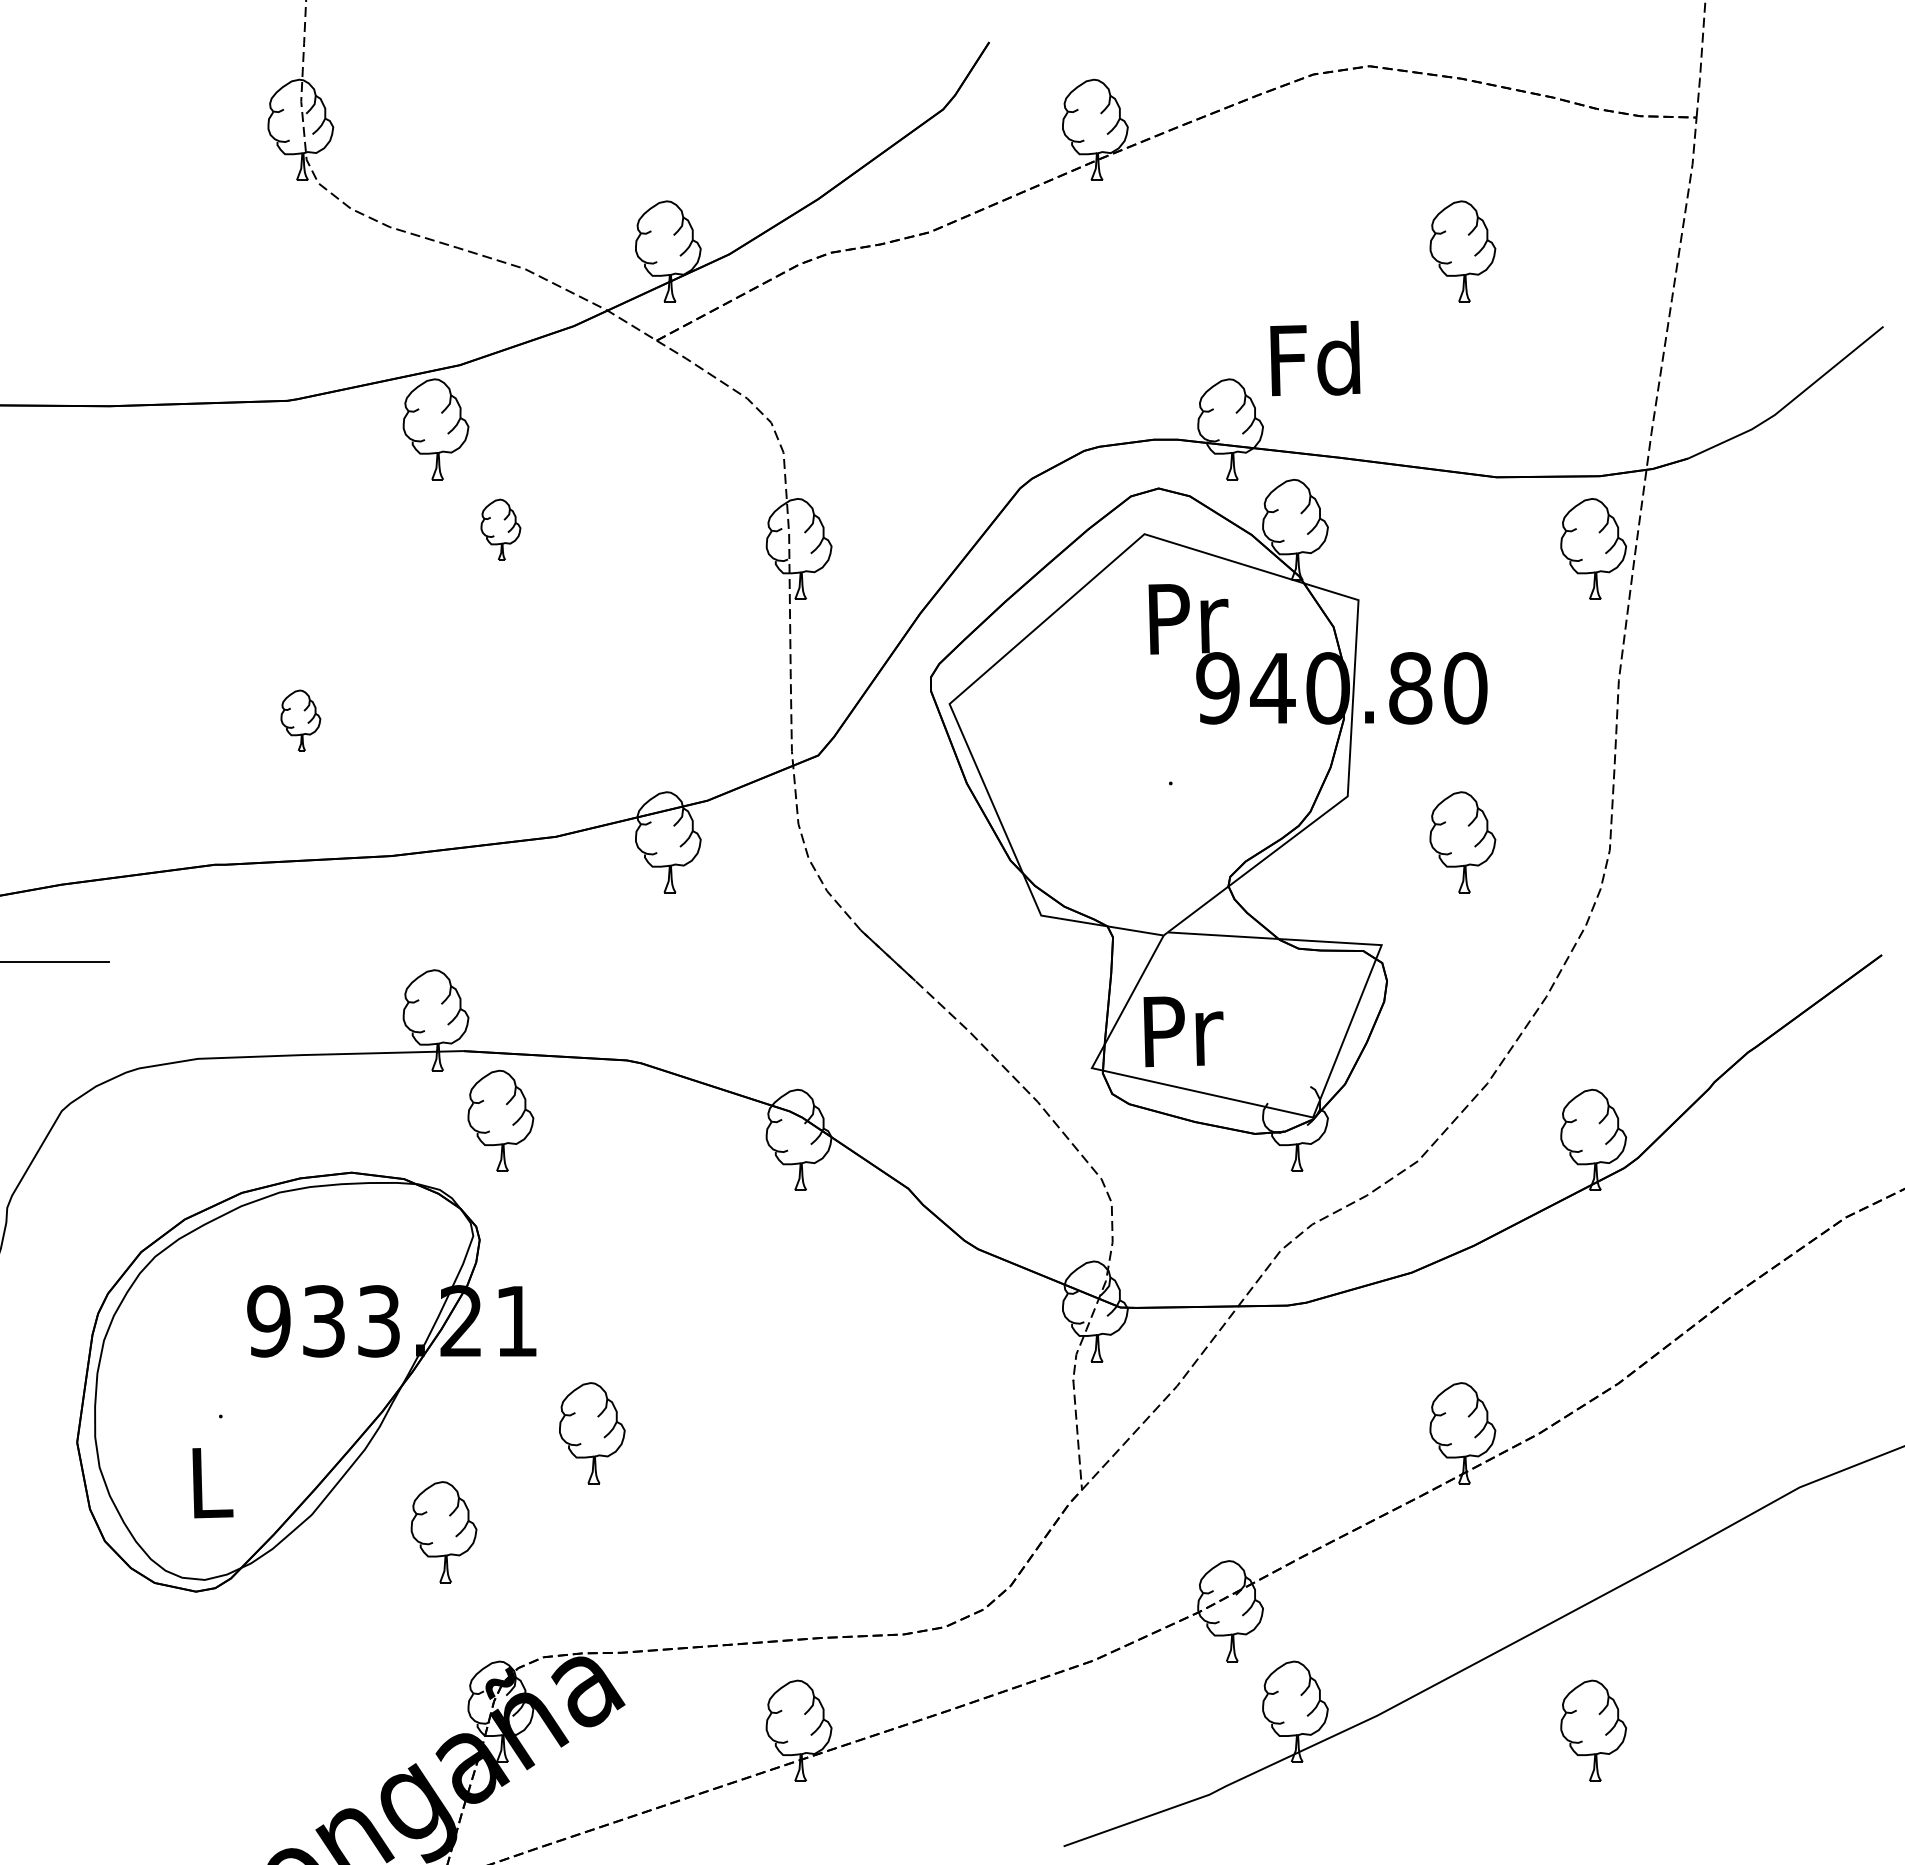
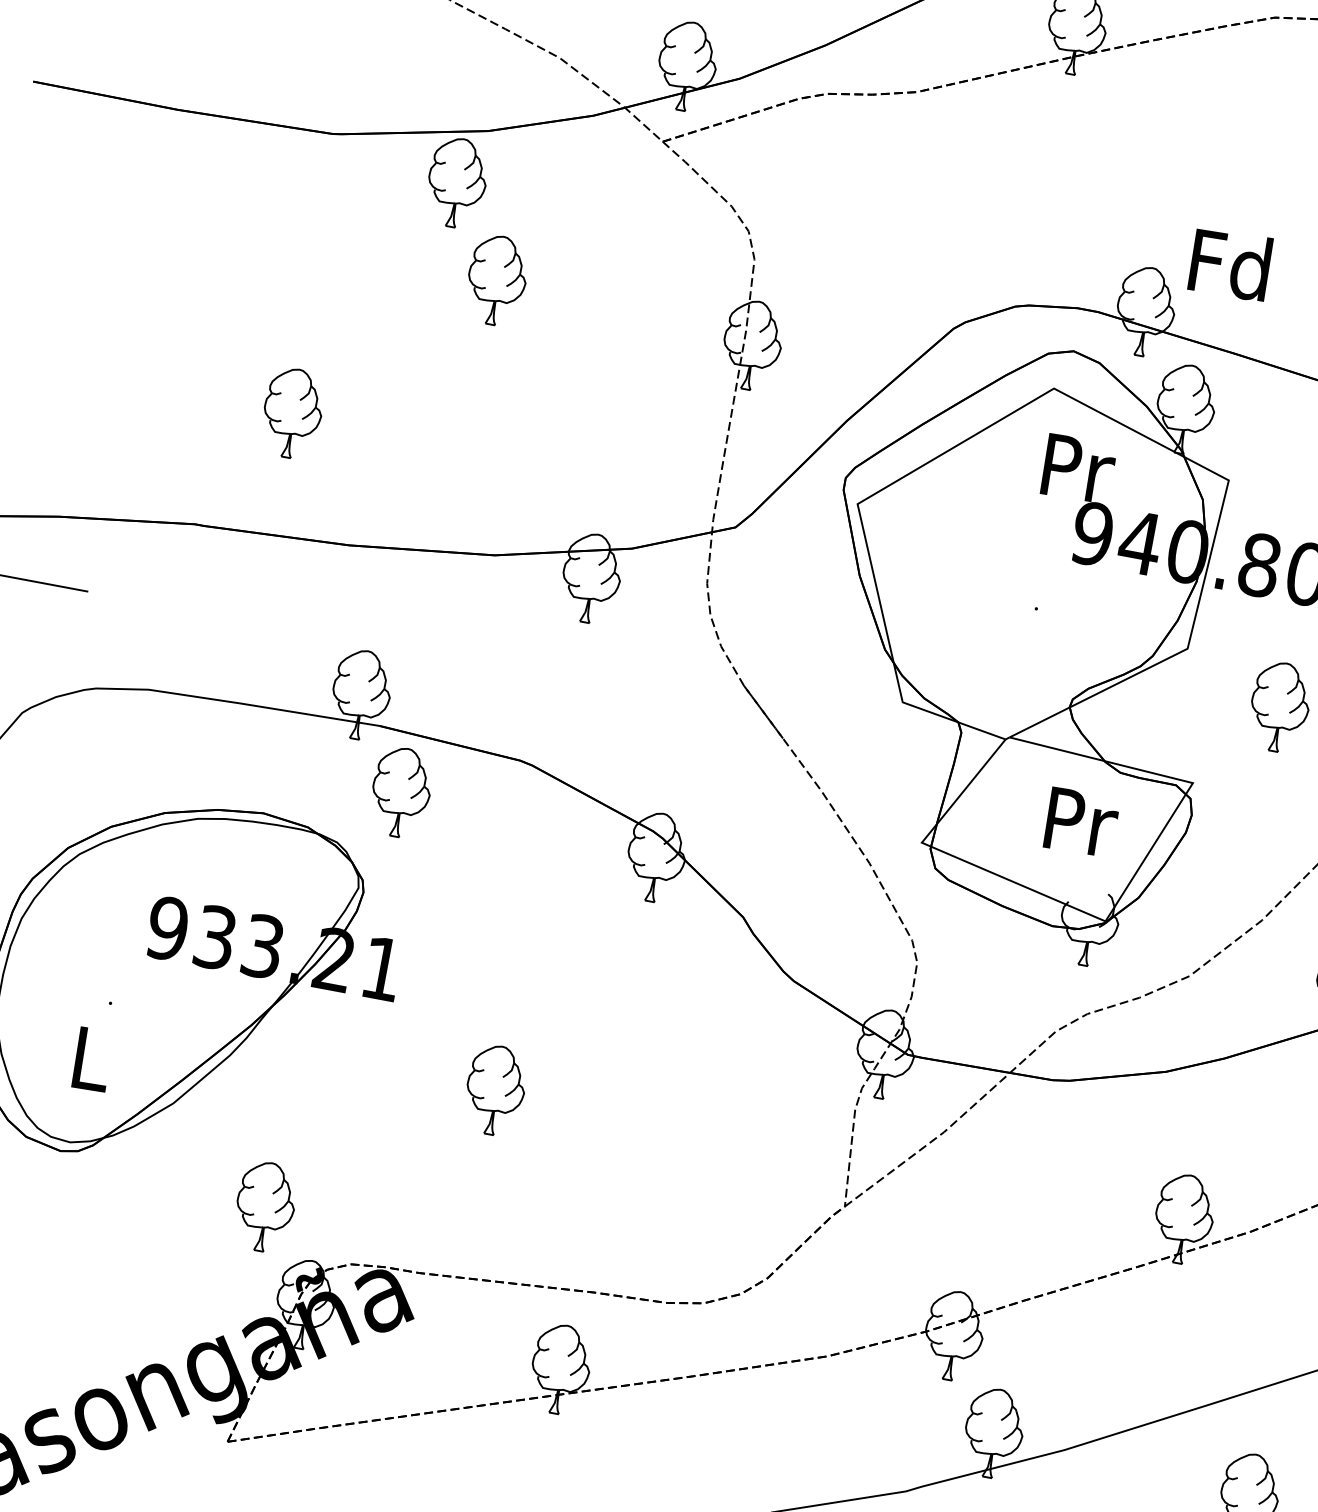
part: (500, 529) -> (496, 280), size x1.67
part: (300, 720) -> (292, 413), size x1.67
text: (1183, 1031) -> (1081, 822), moved
part: (592, 1433) -> (495, 1090), moved
part: (443, 1532) -> (264, 1207), moved

